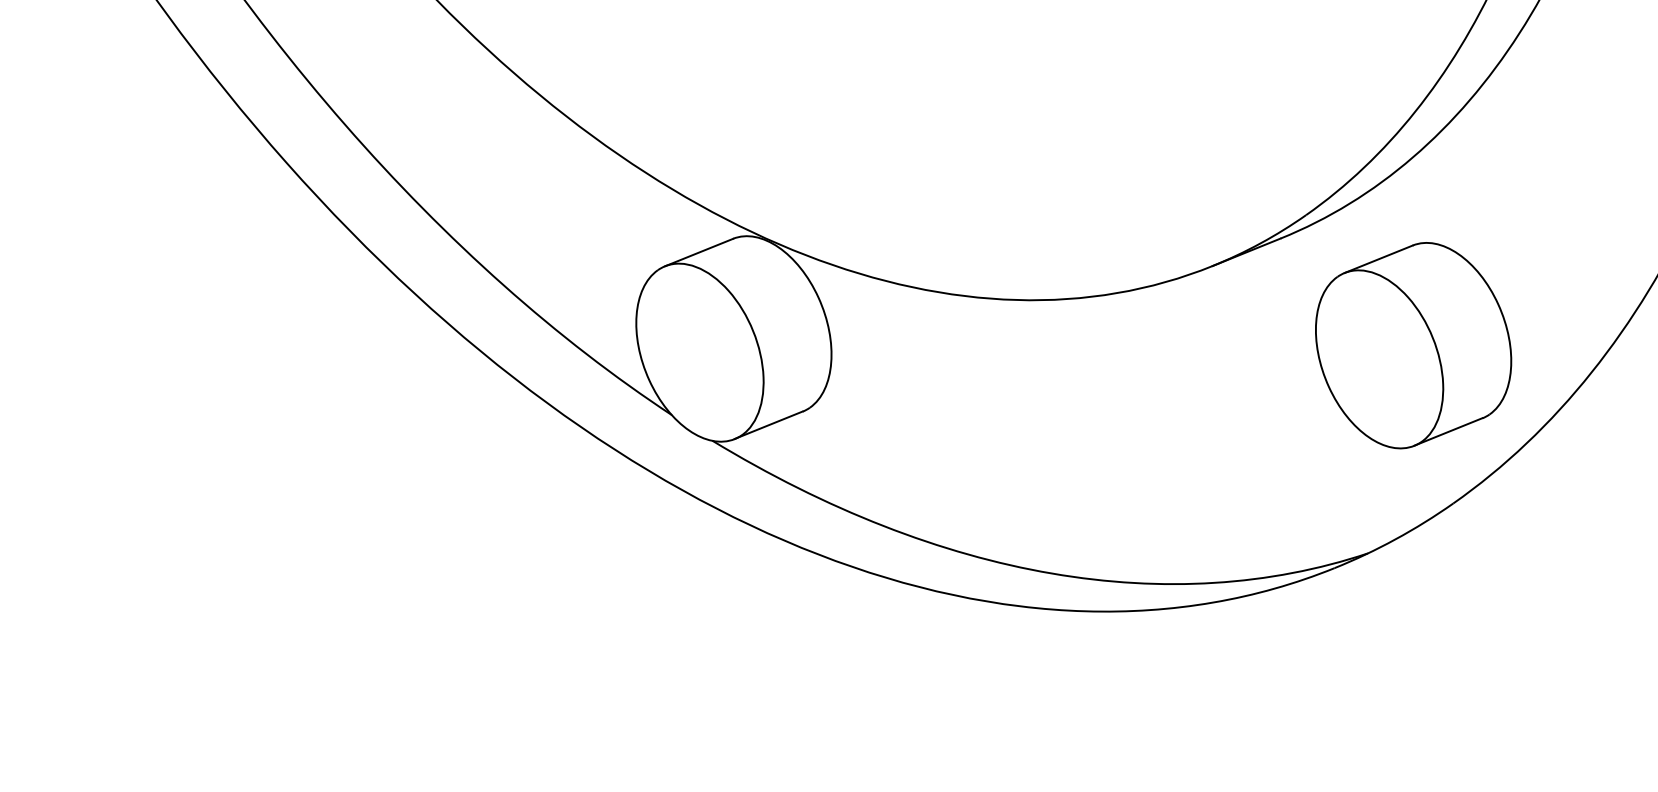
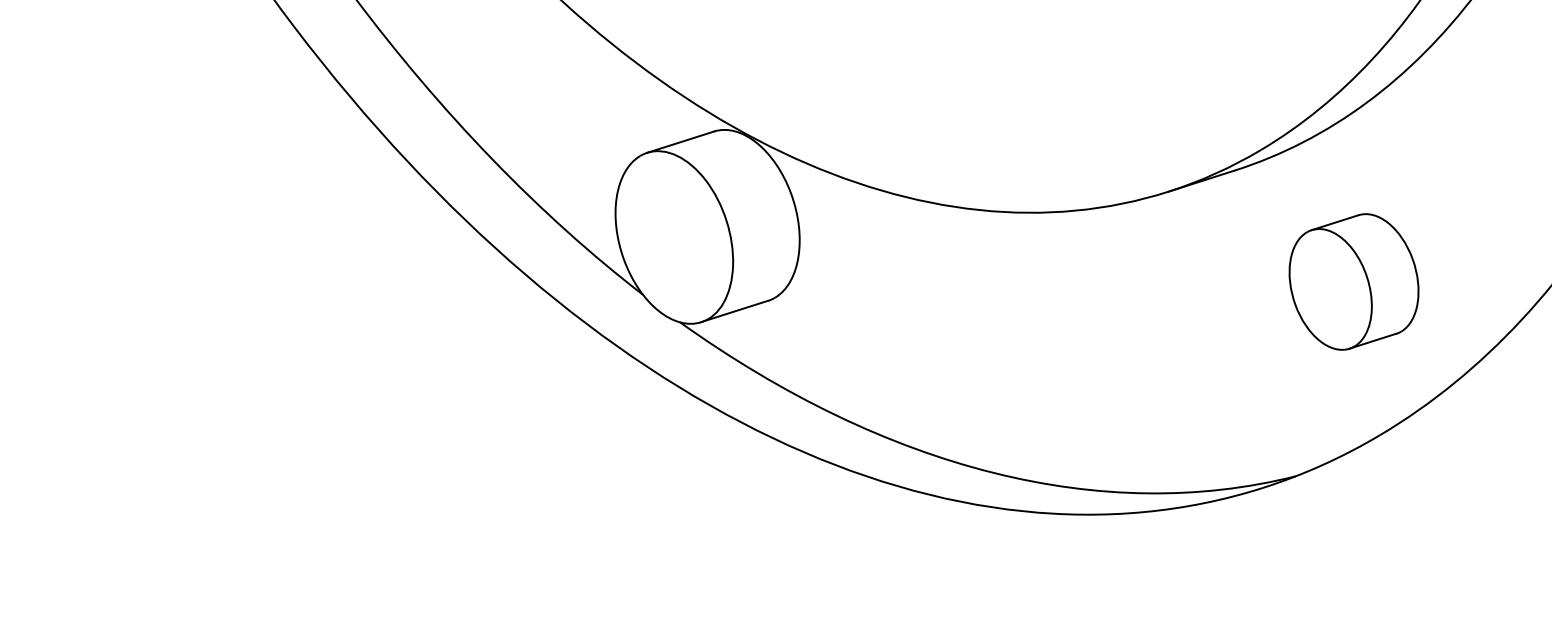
part: (1413, 345) -> (1353, 281), size x0.7

